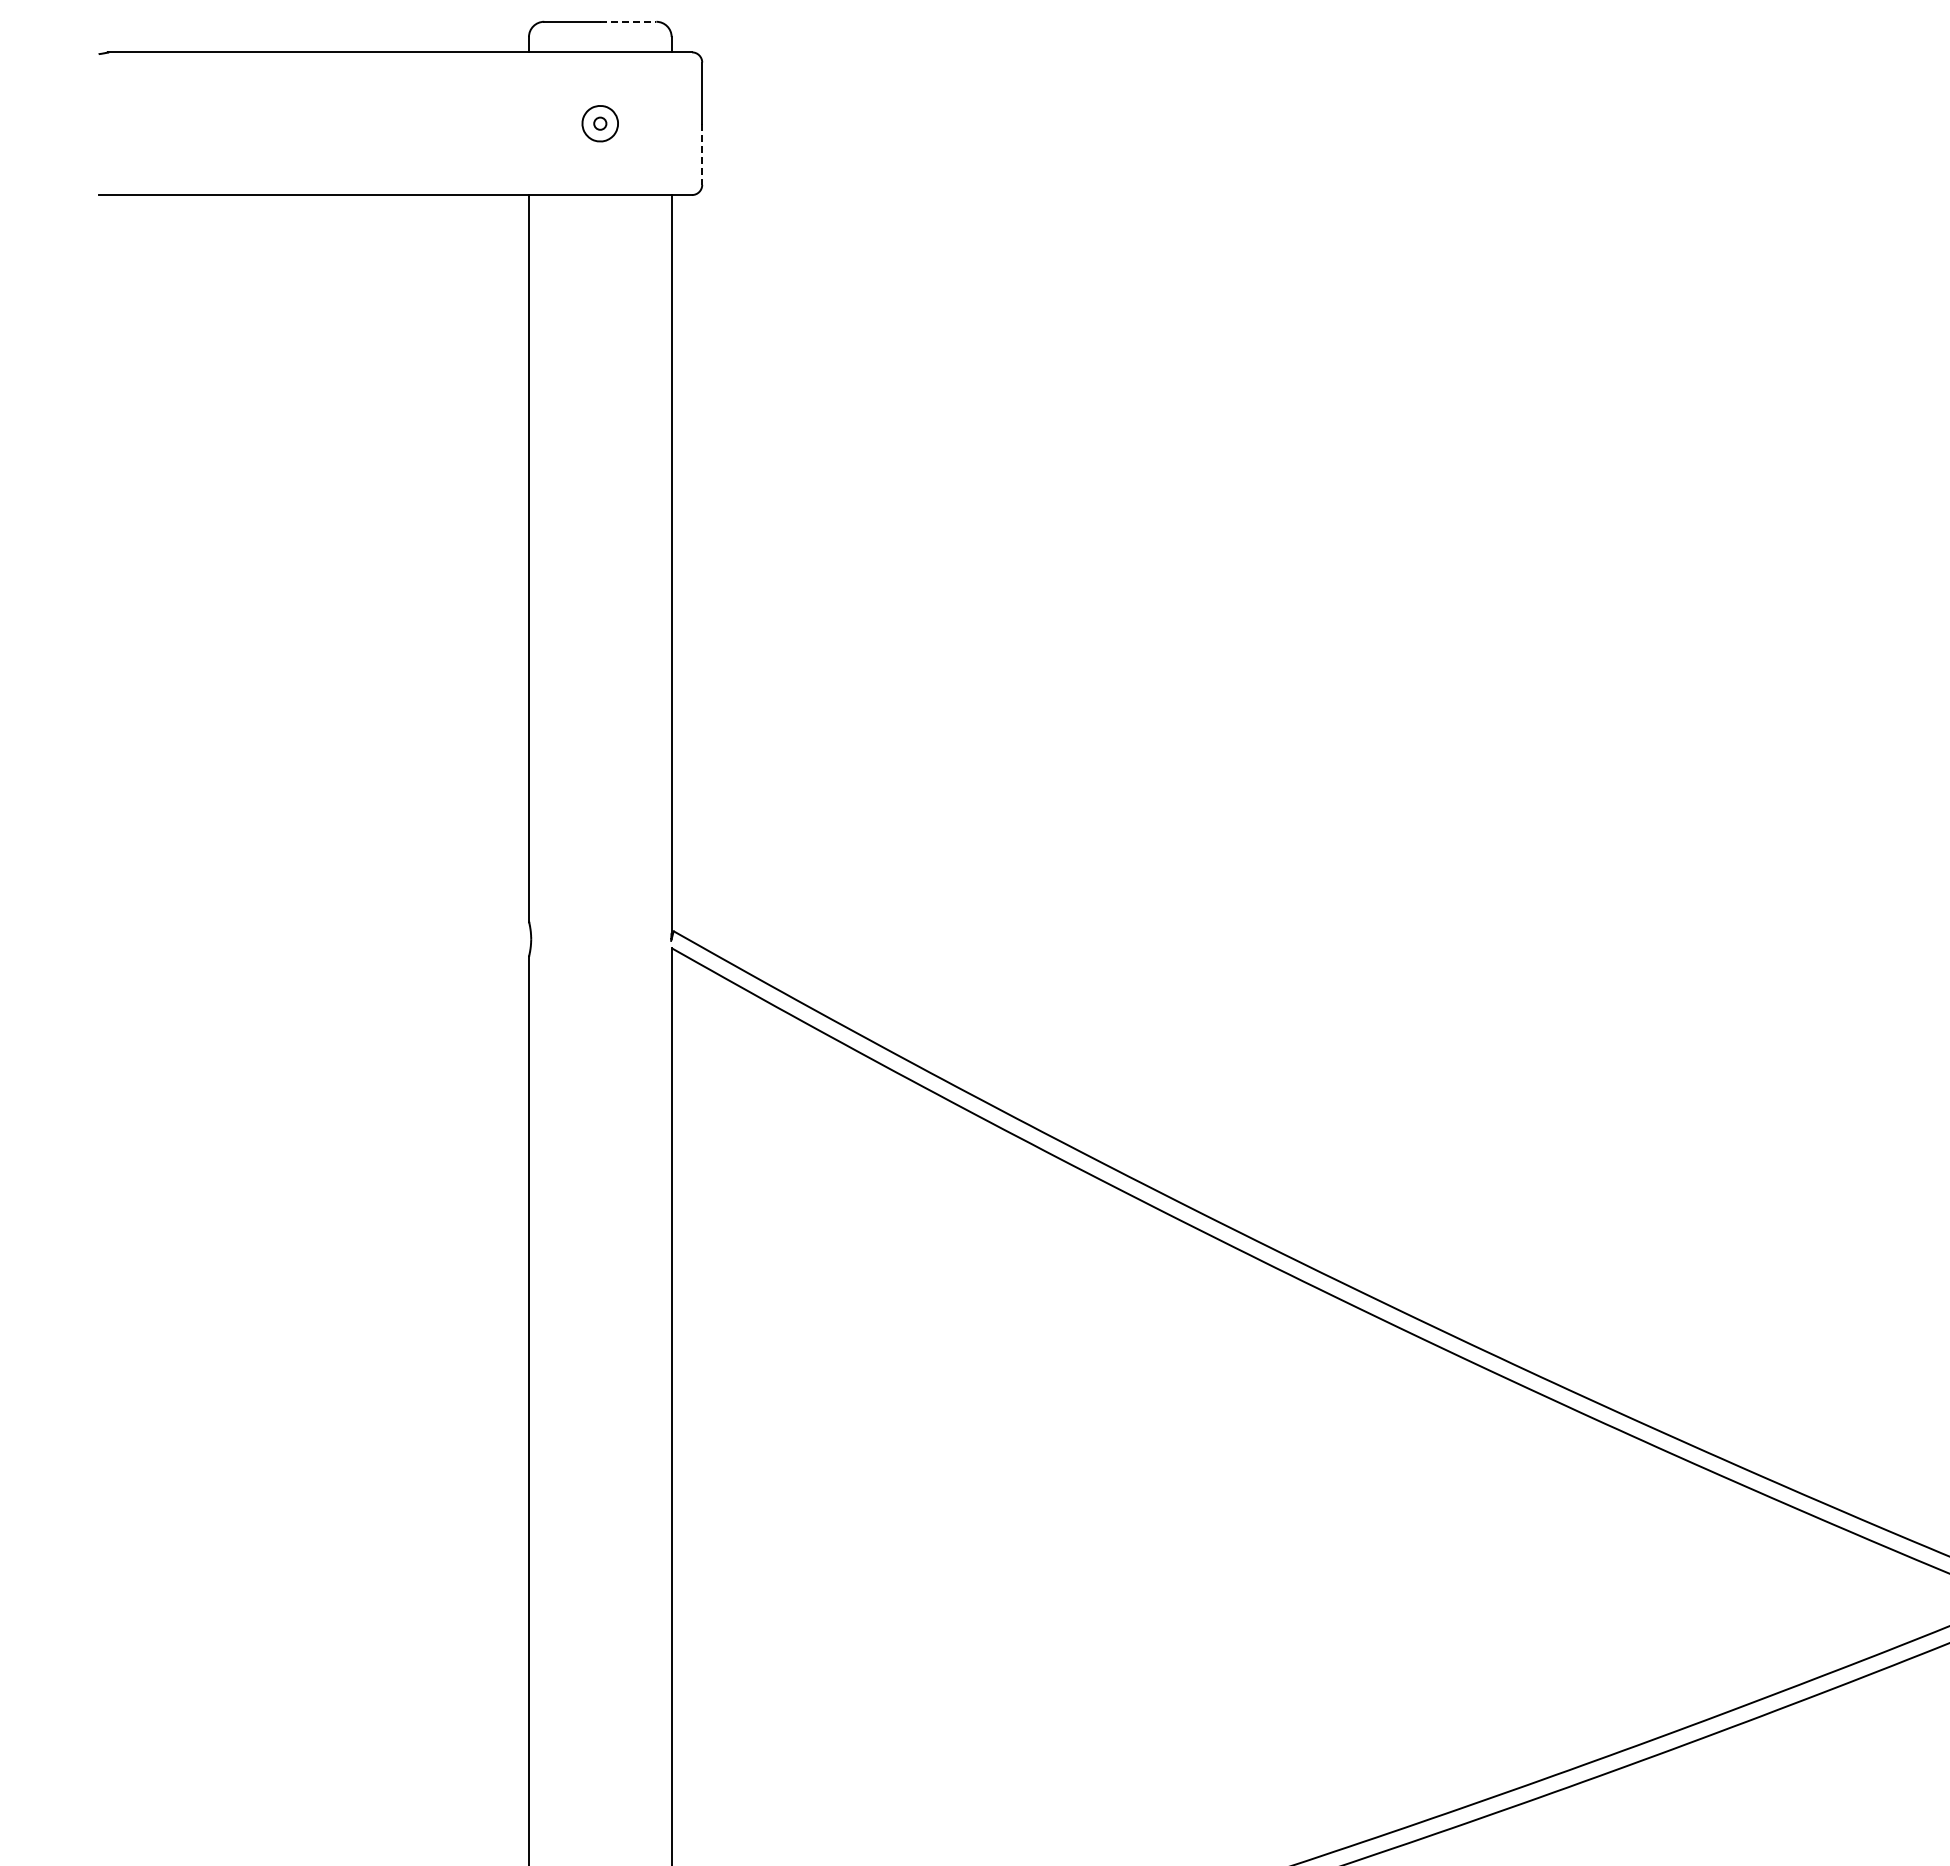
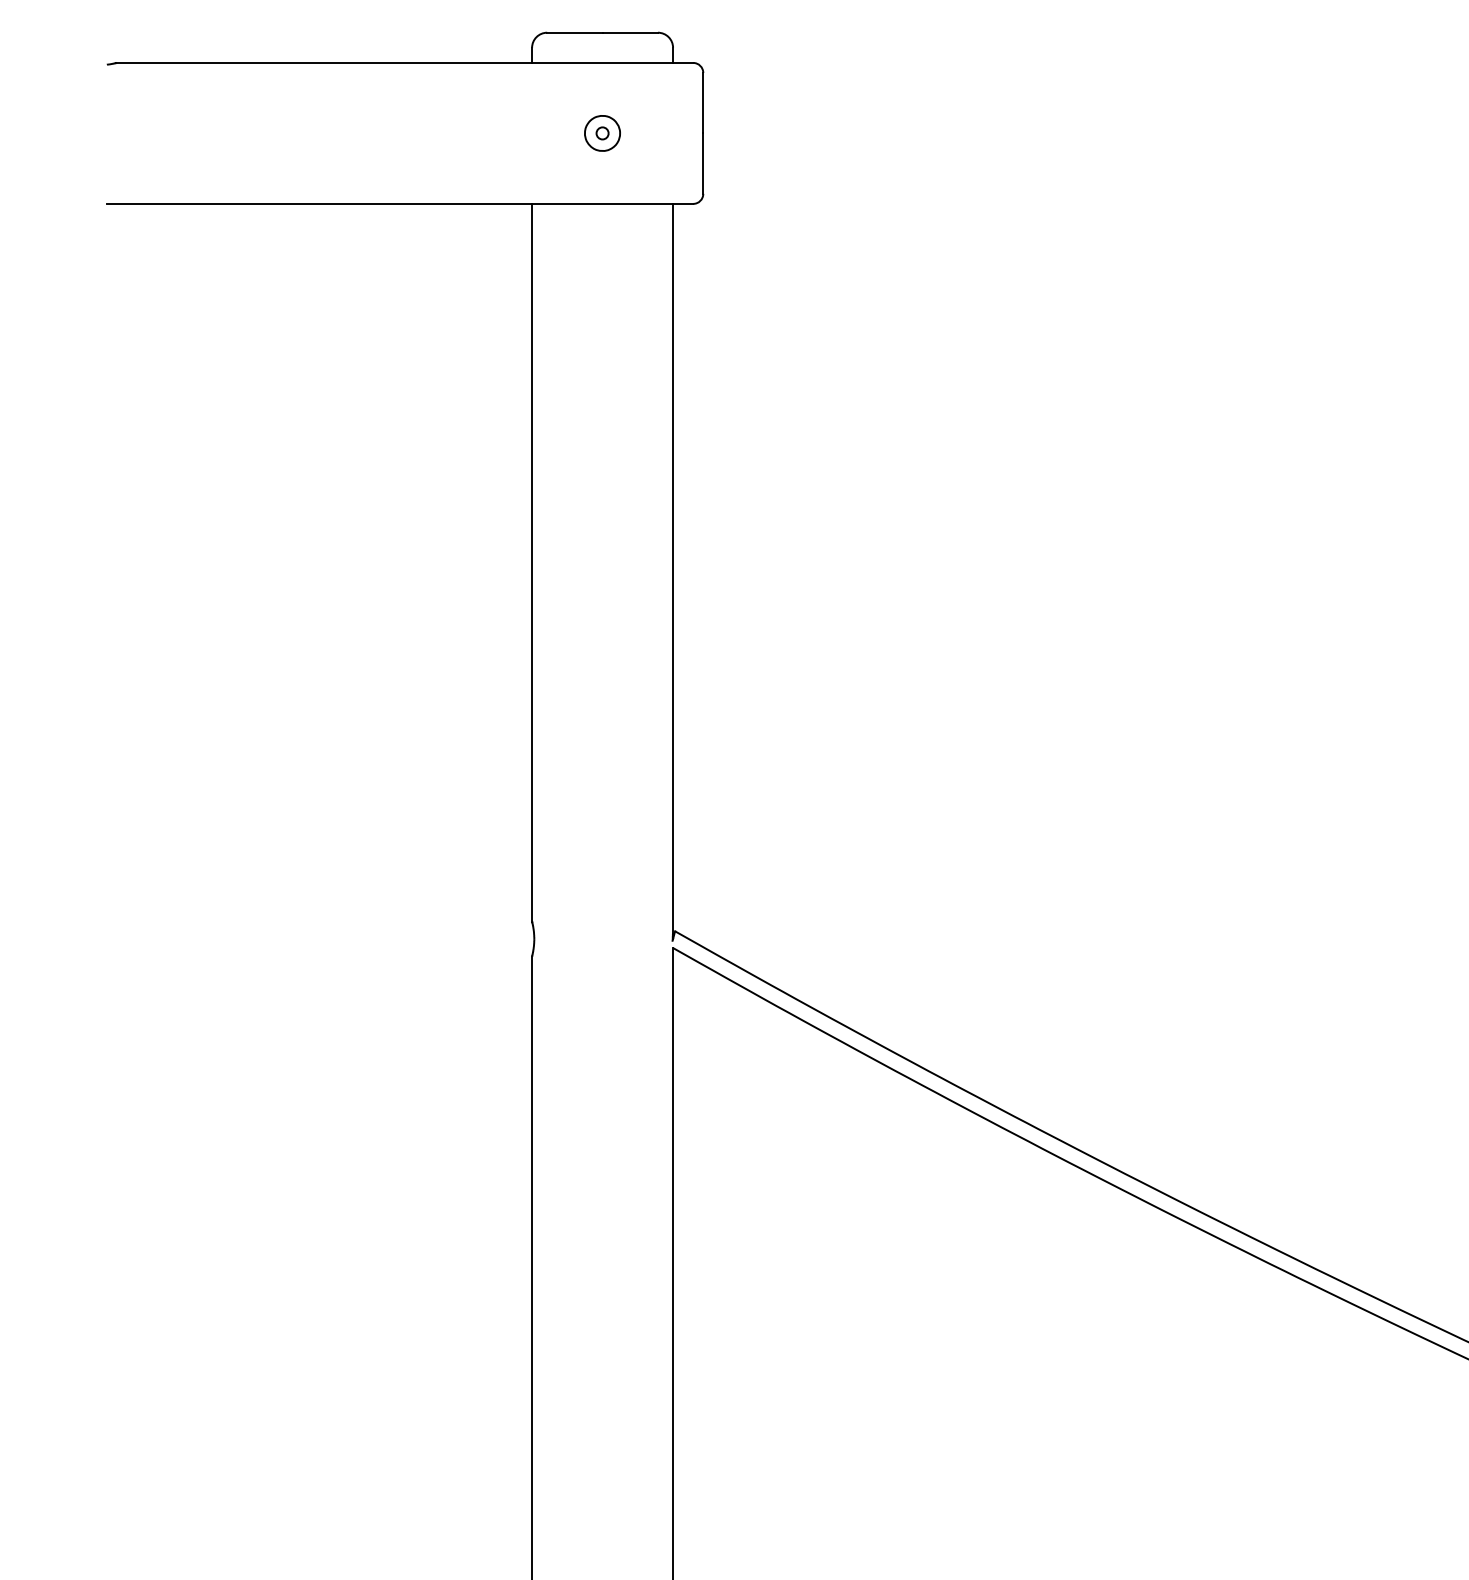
line: (628, 21) -> (630, 32), dashed -> solid
line: (702, 154) -> (703, 163), dashed -> solid

